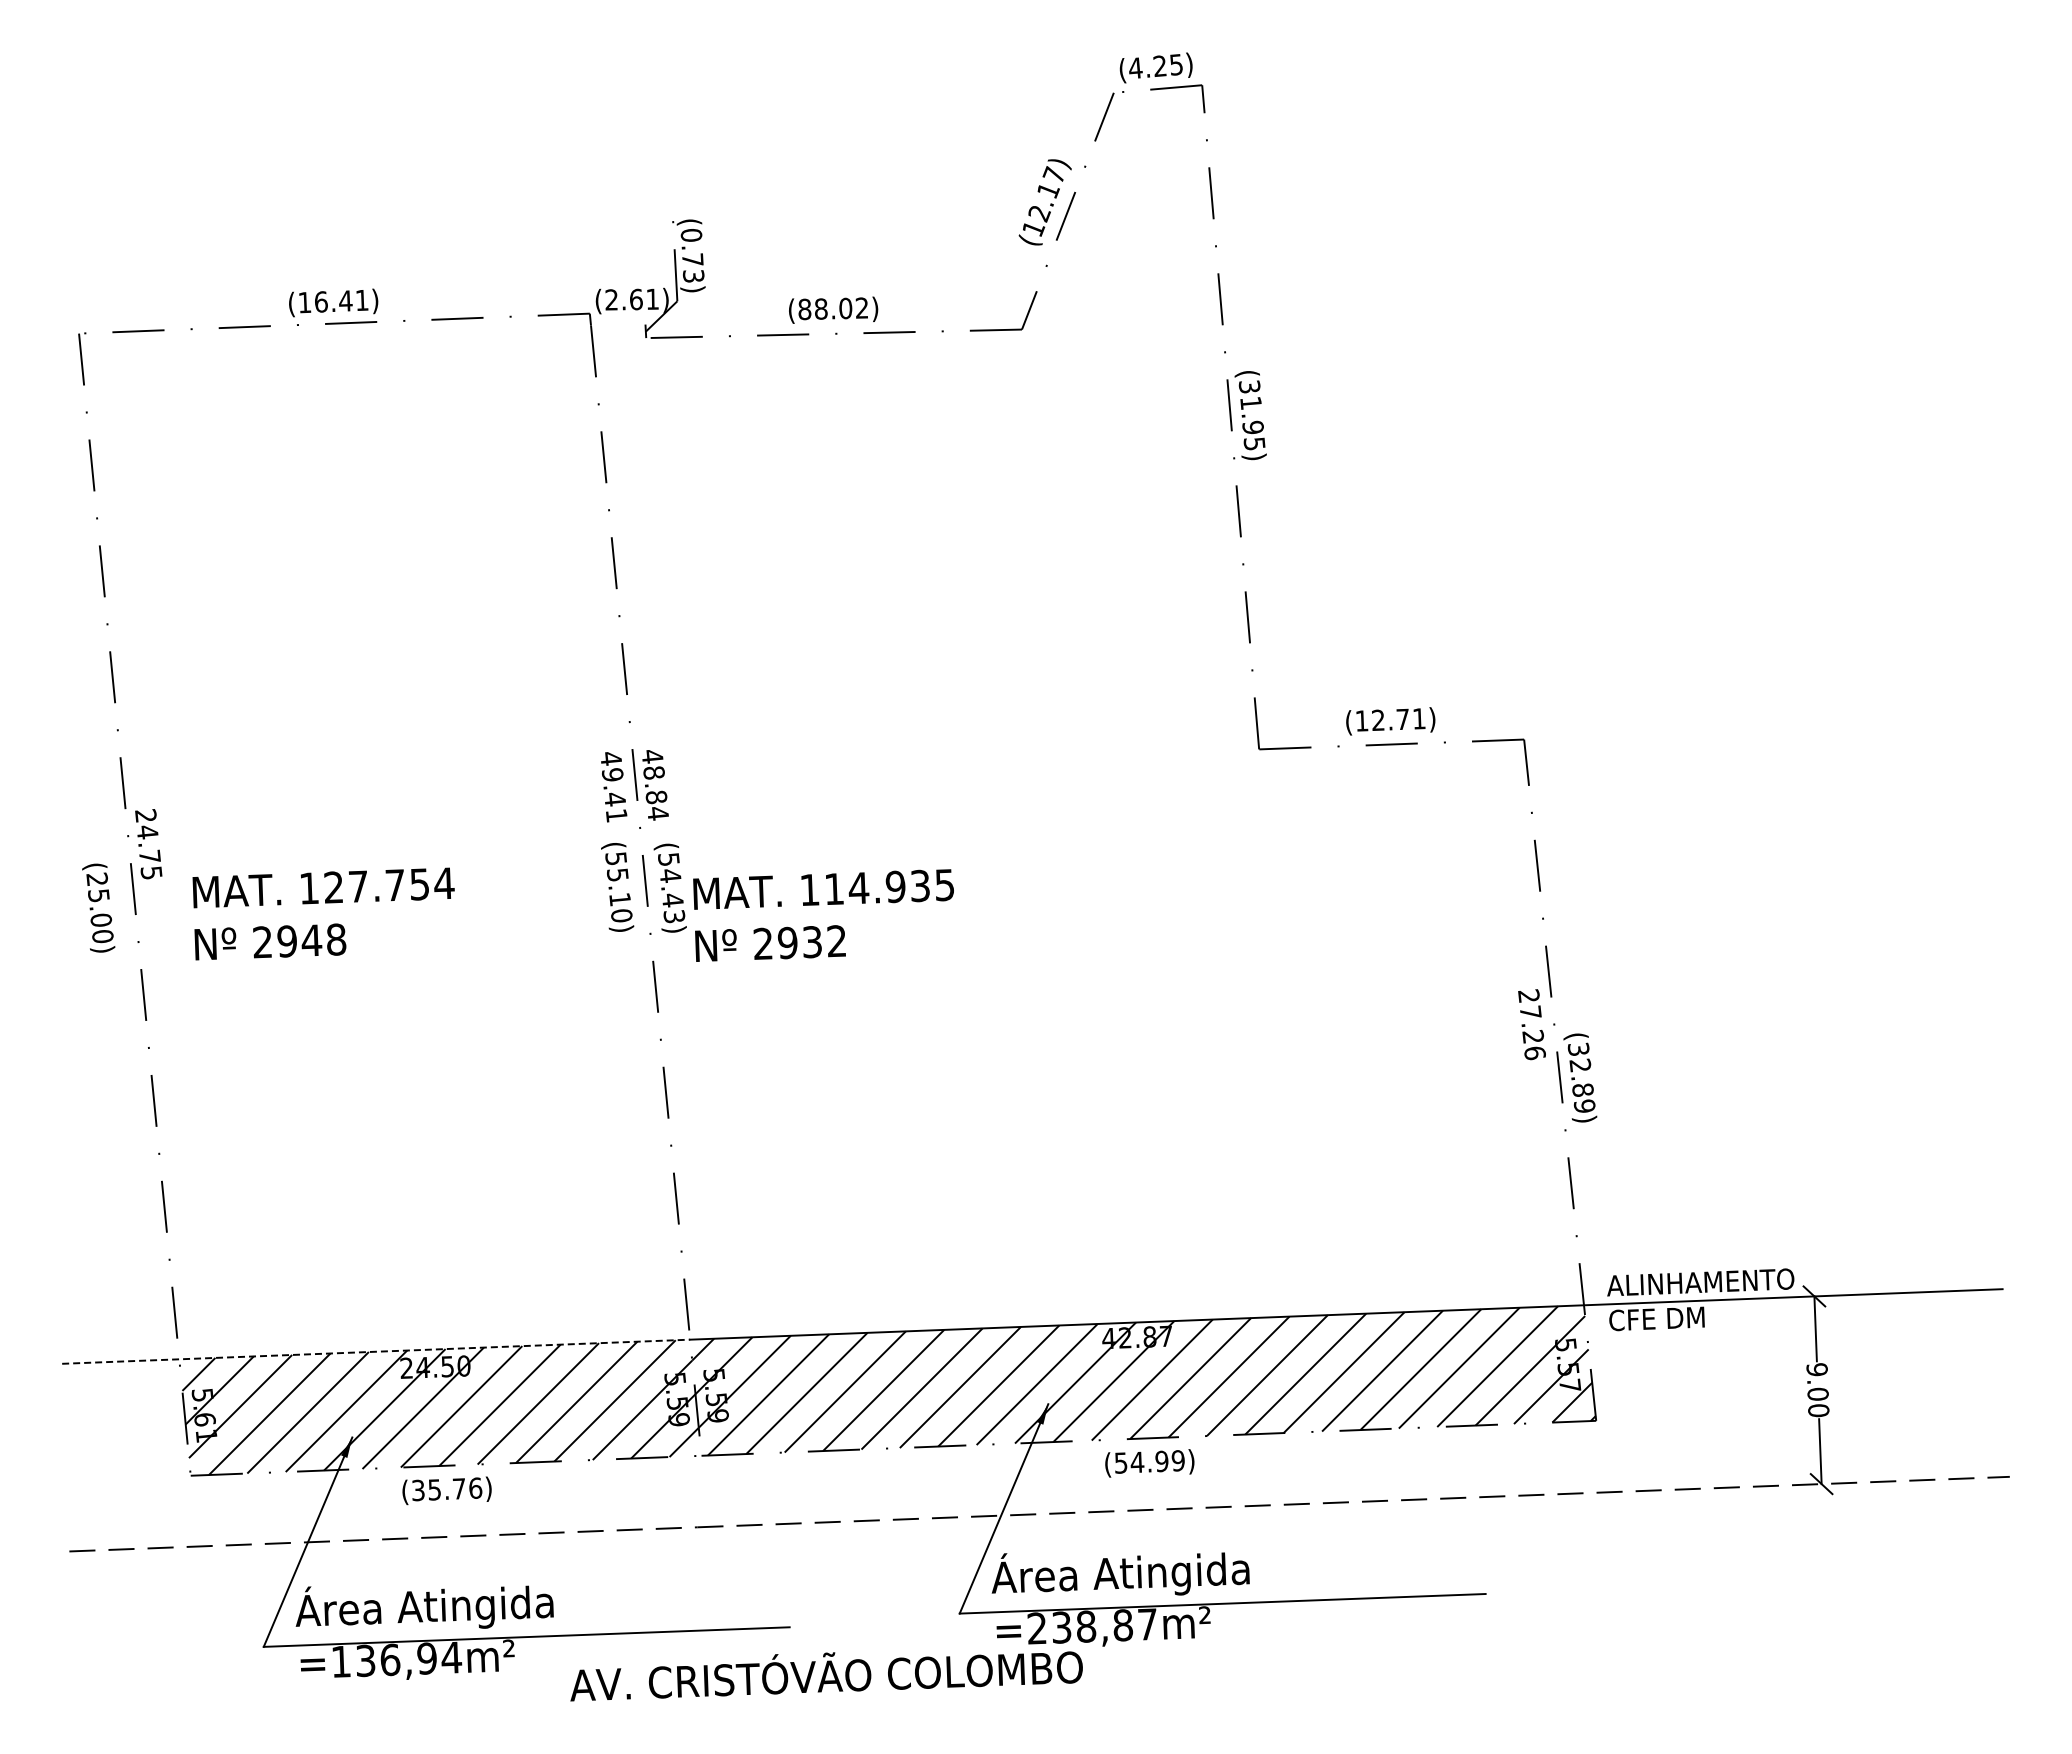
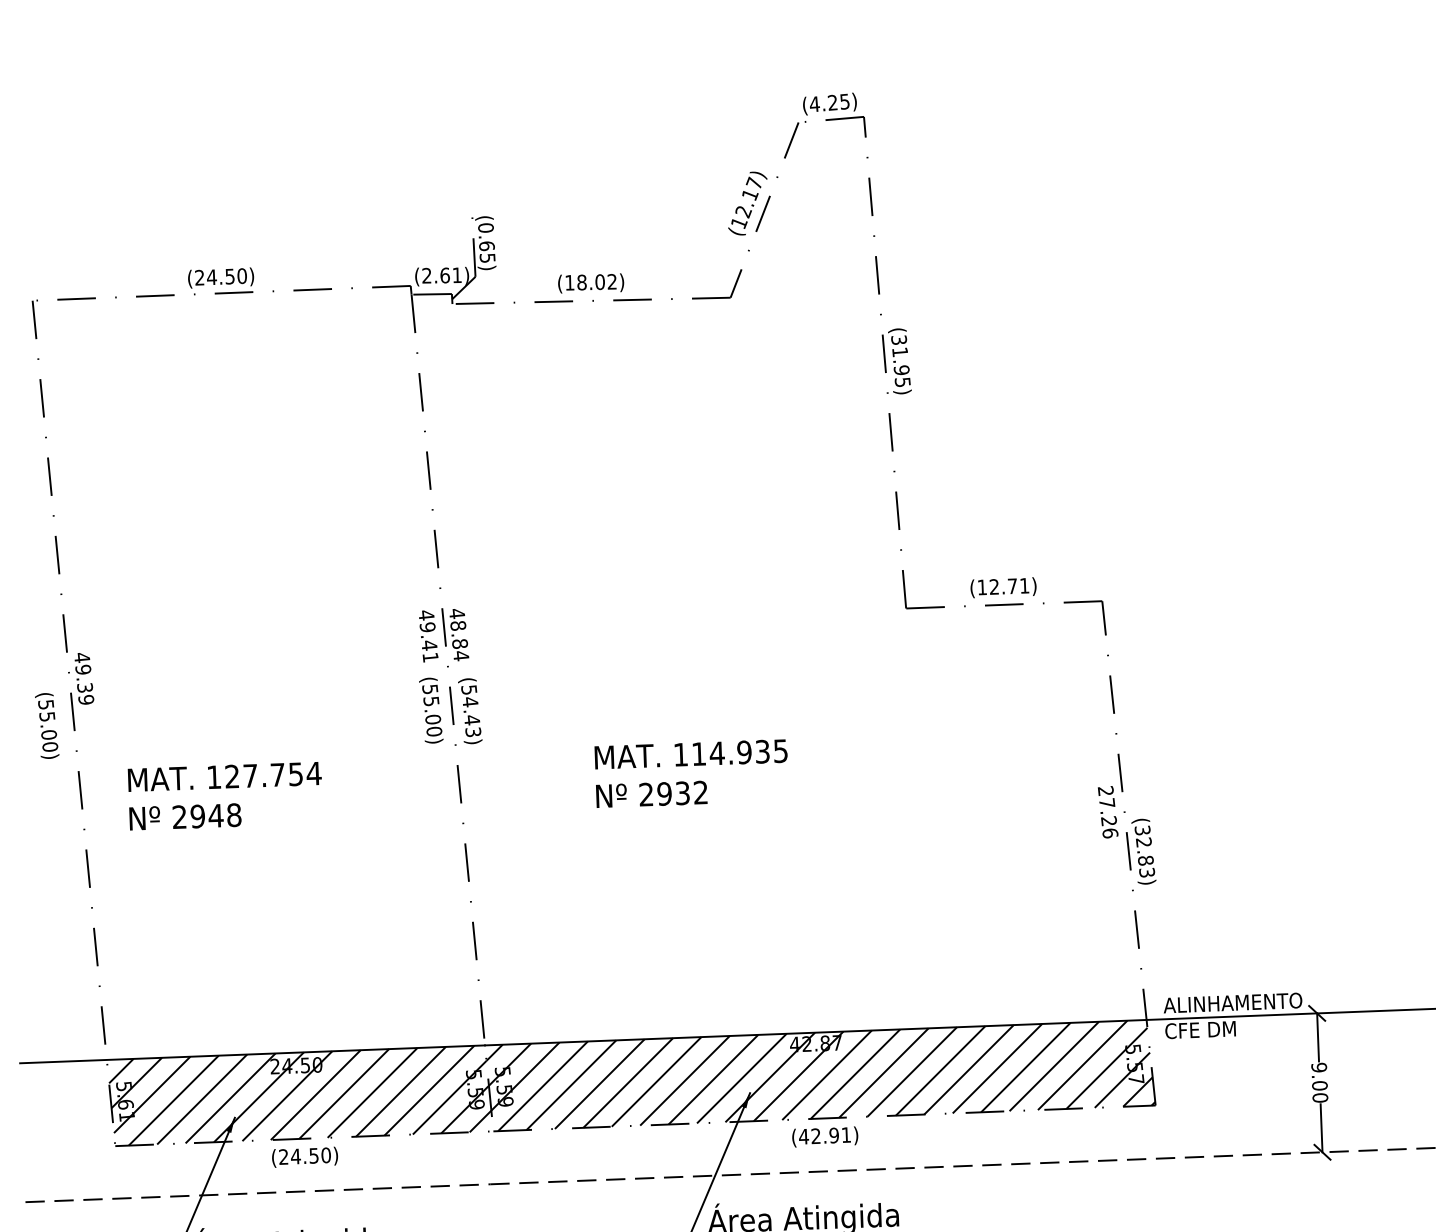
text: (693, 267) -> (487, 251), (0.73) -> (0.65)
text: (333, 301) -> (220, 276), (16.41) -> (24.50)
text: (804, 309) -> (569, 282), (88.02) -> (18.02)
line: (618, 324) -> (431, 293), added
text: (148, 844) -> (84, 678), 24.75 -> 49.39
text: (97, 878) -> (46, 704), (25.00) -> (55.00)
text: (619, 899) -> (432, 719), (55.10) -> (55.00)
text: (323, 913) -> (224, 795), moved
text: (823, 915) -> (691, 773), moved
text: (1584, 1105) -> (1146, 872), (32.89) -> (32.83)
line: (376, 1351) -> (252, 1054), dashed -> solid
text: (1149, 1461) -> (824, 1135), (54.99) -> (42.91)
text: (447, 1489) -> (305, 1156), (35.76) -> (24.50)

